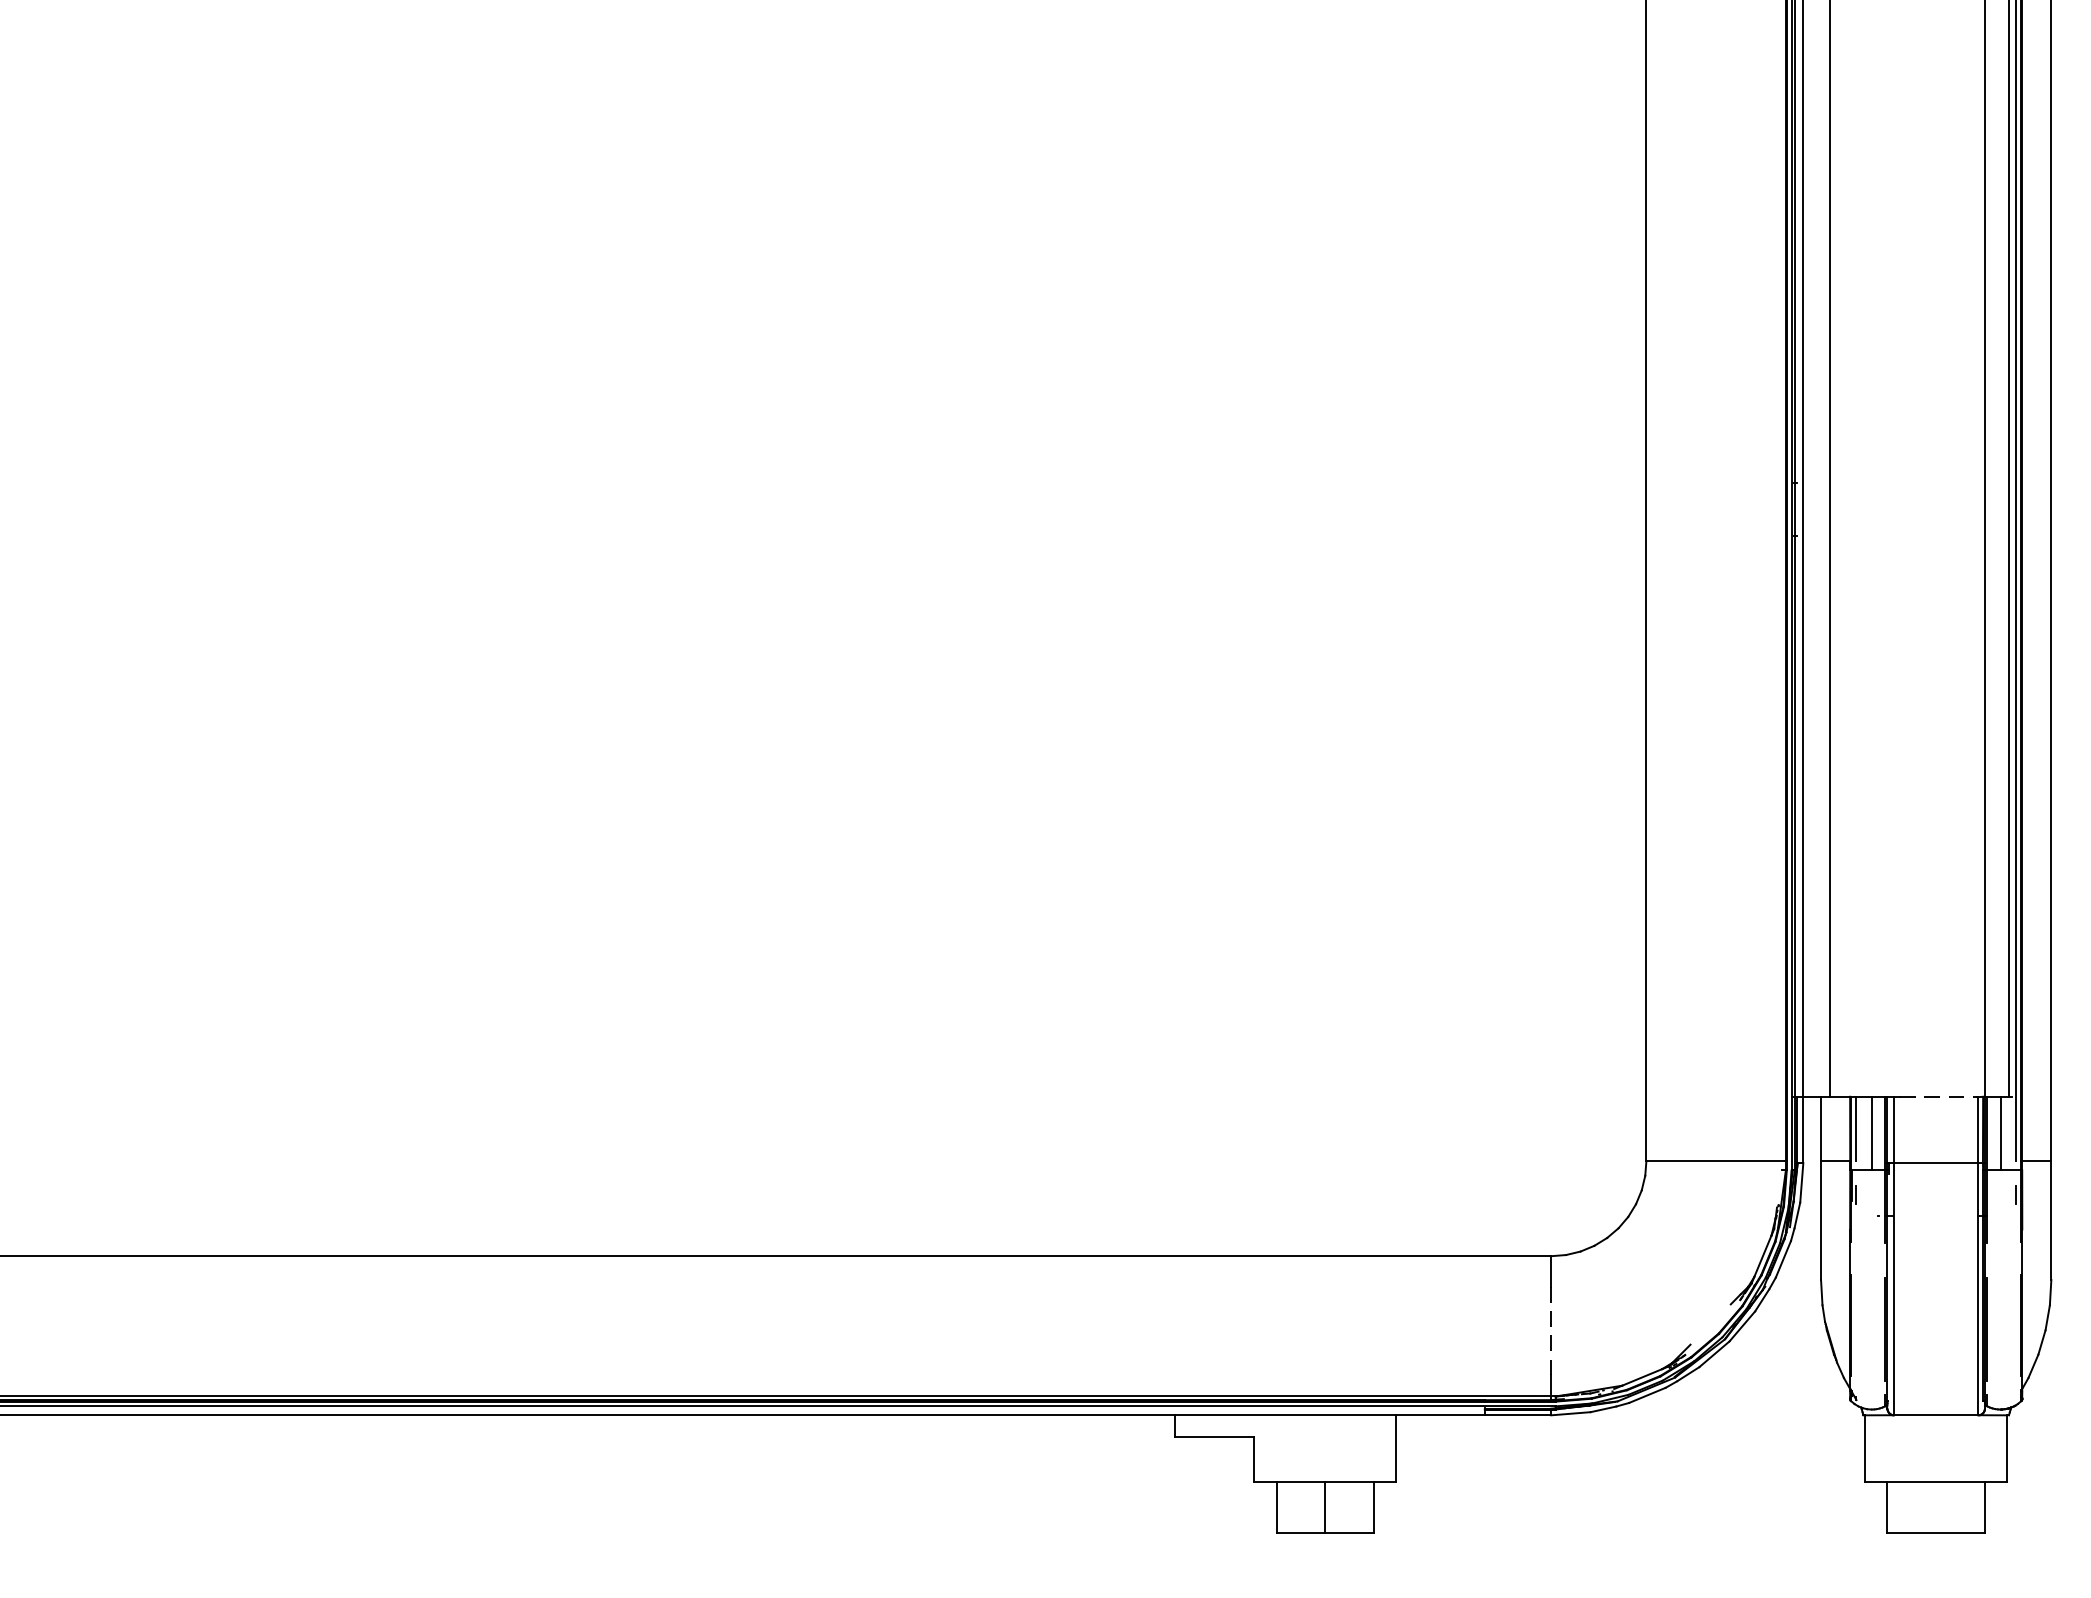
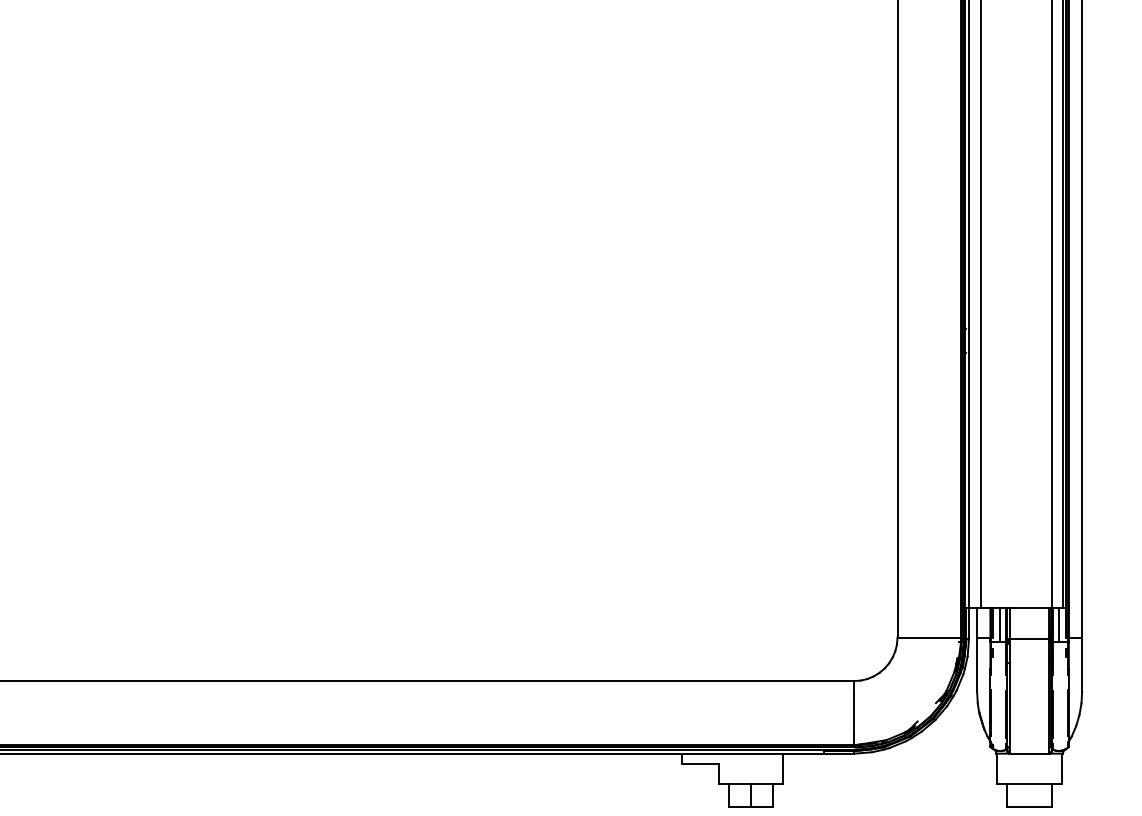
line: (1938, 1096) -> (1030, 608), dashed -> solid
line: (1552, 1331) -> (854, 715), dashed -> solid

